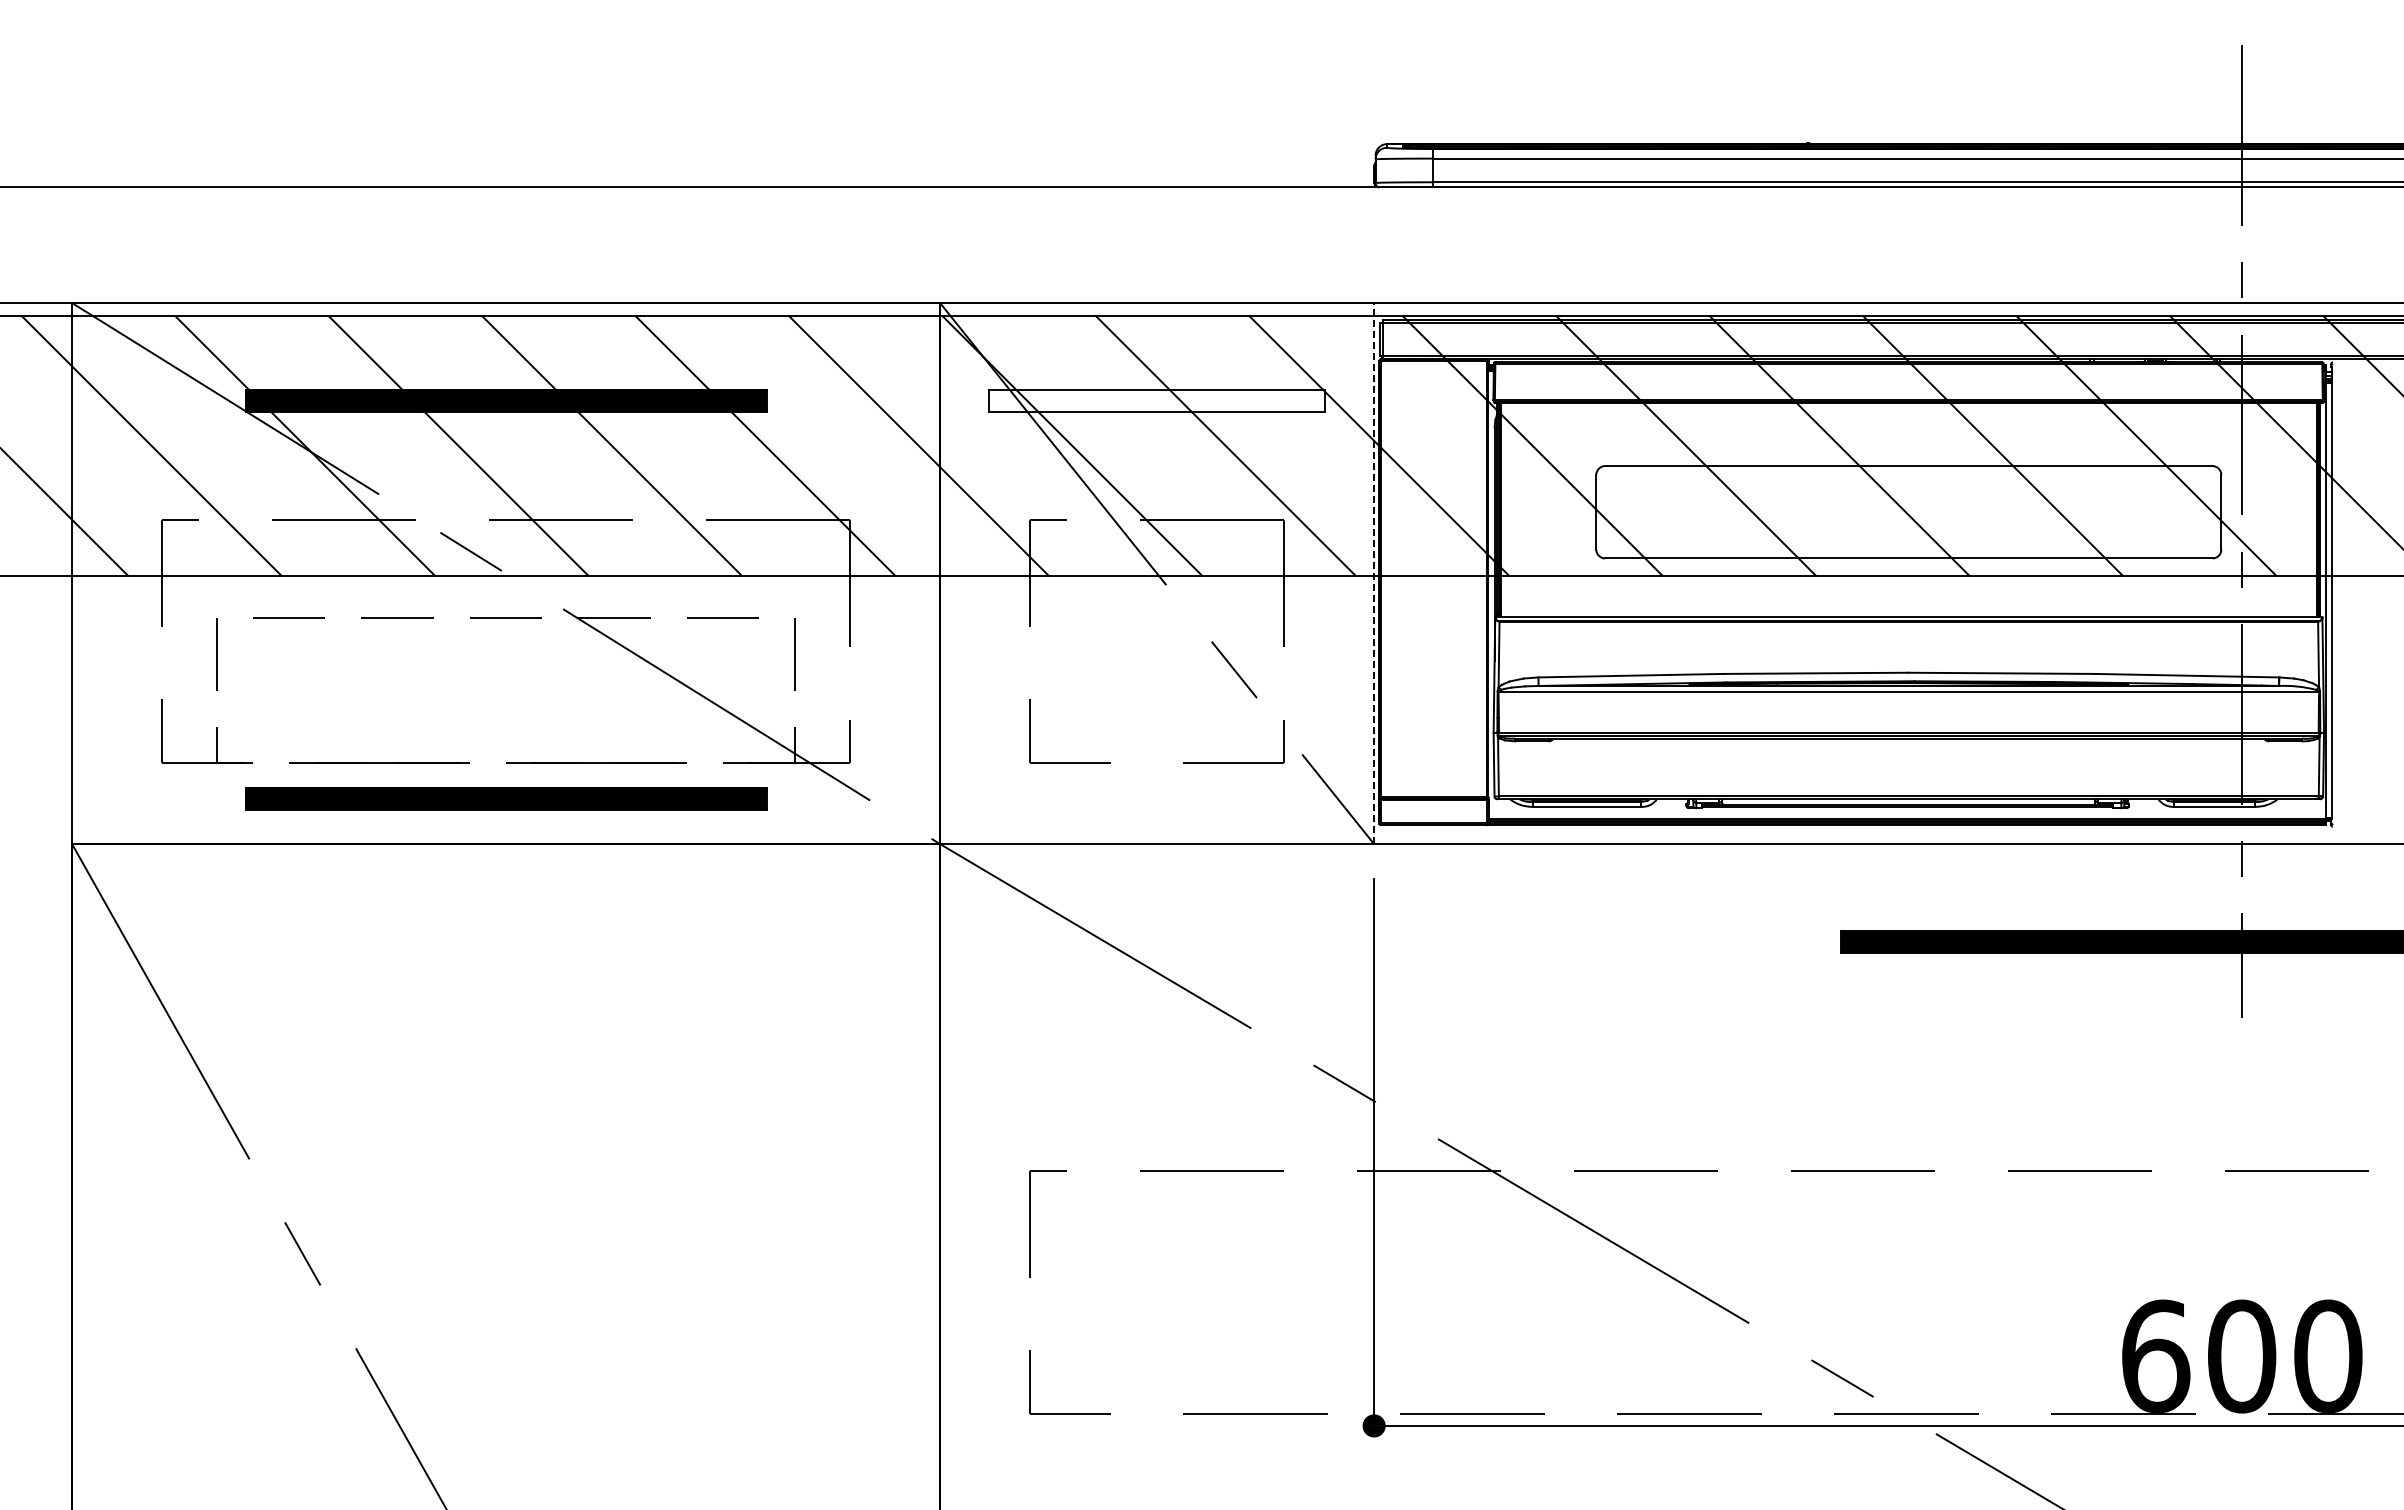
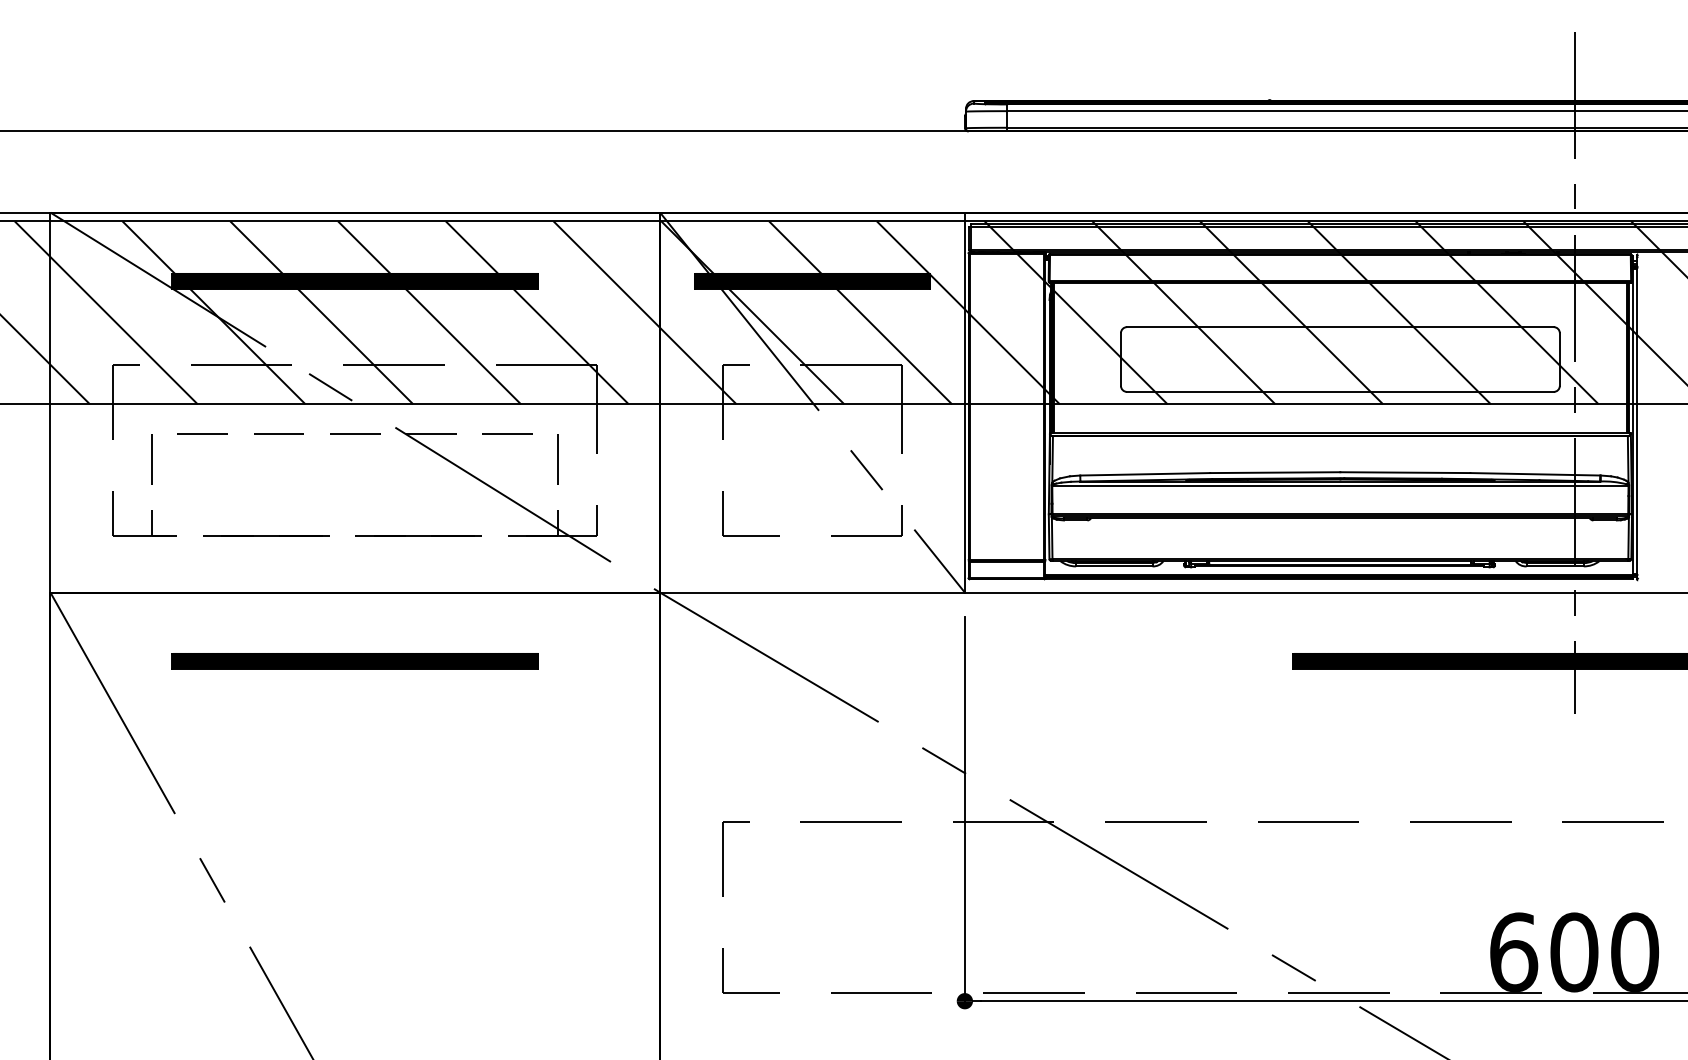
hatch: (1156, 400) -> (812, 281), added
line: (1374, 573) -> (965, 402), dashed -> solid
part: (506, 798) -> (355, 660), moved

